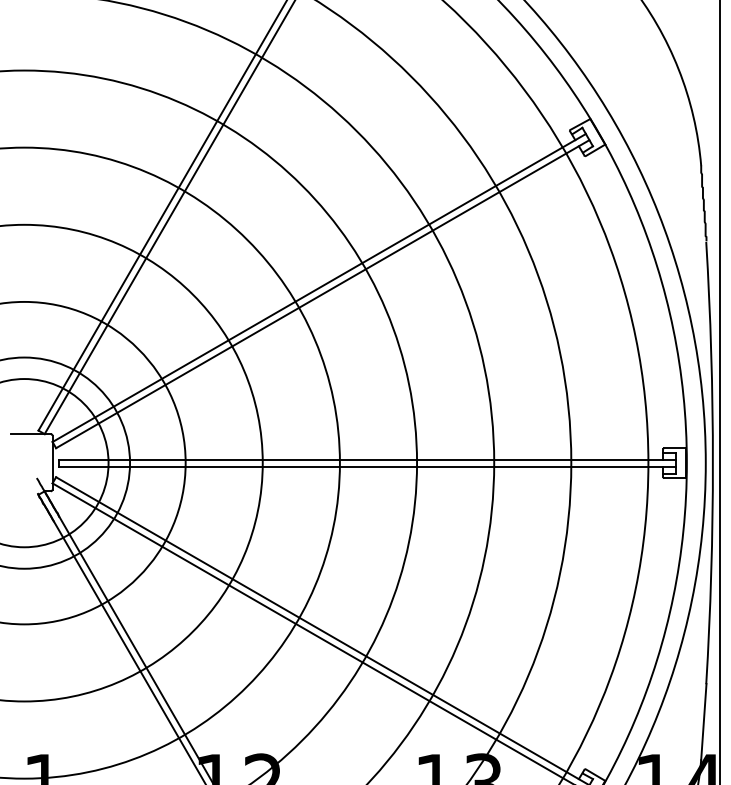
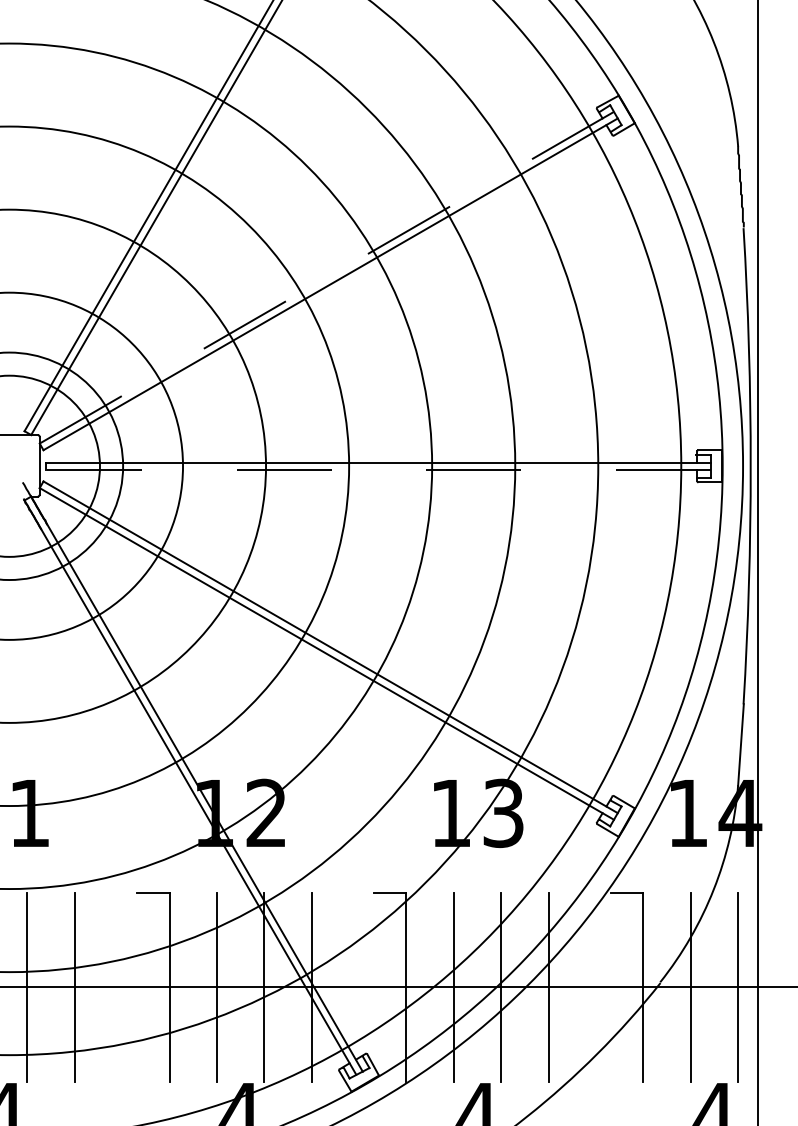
line: (318, 287) -> (326, 277), solid -> dashed
line: (367, 467) -> (378, 470), solid -> dashed

